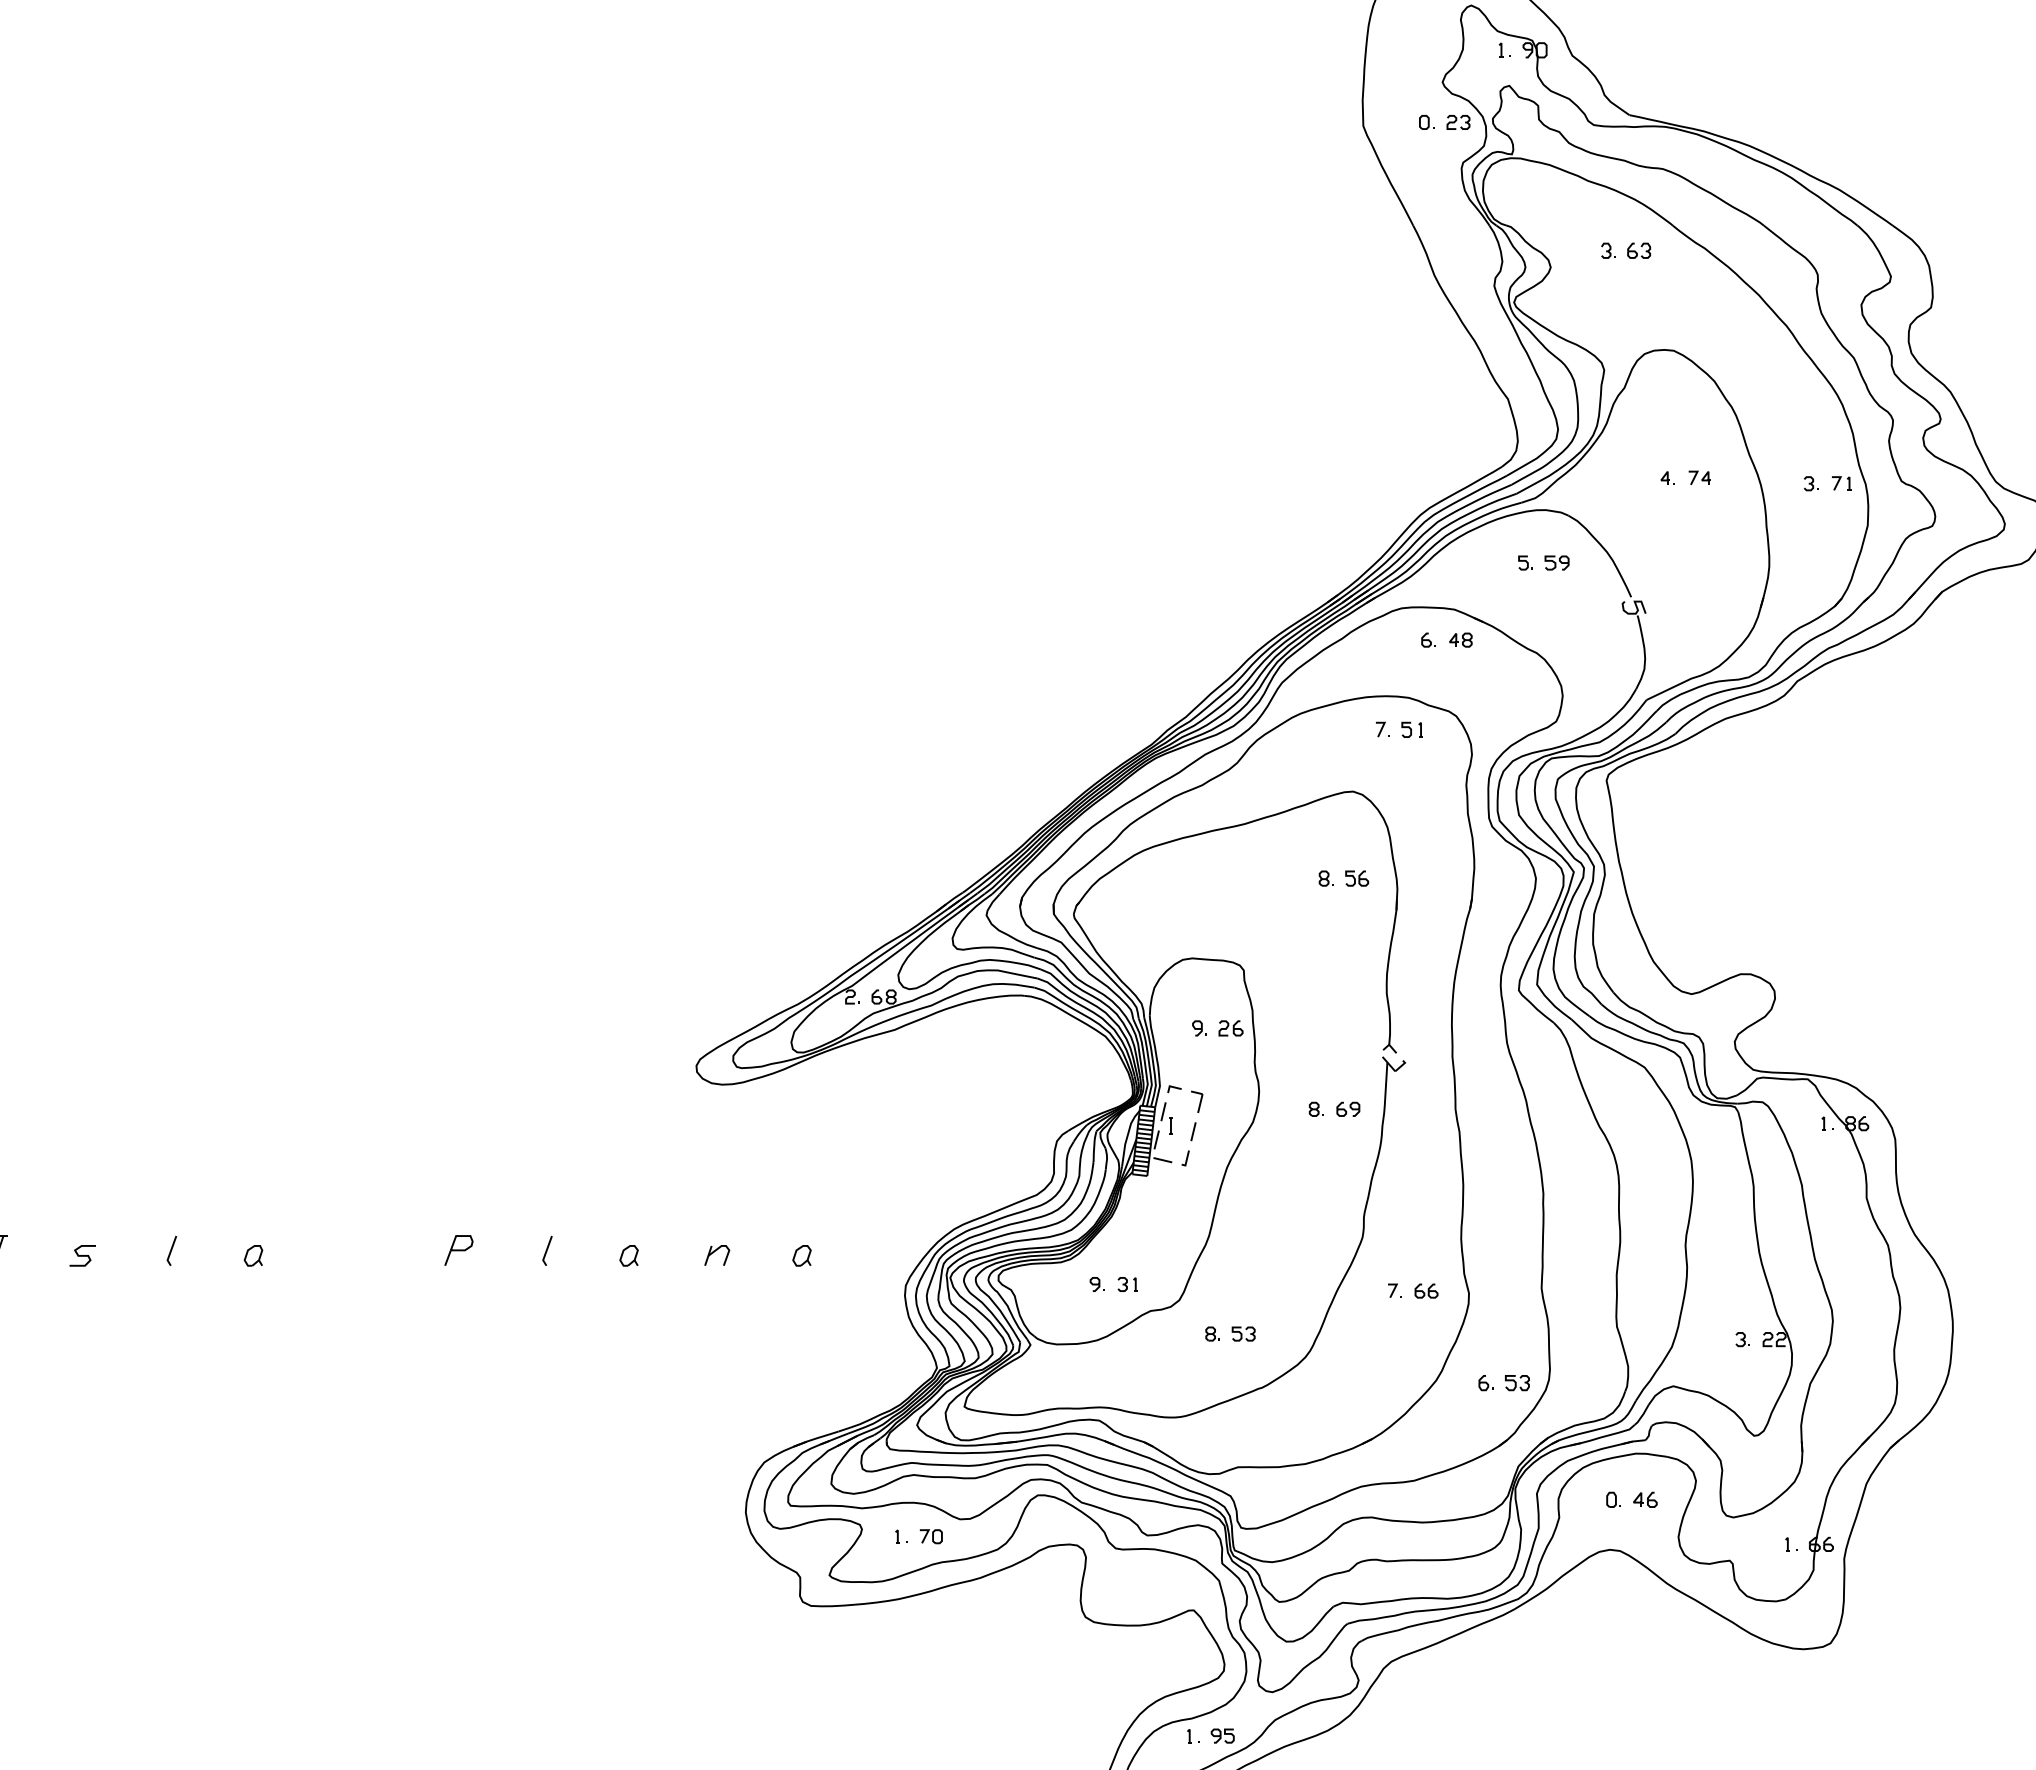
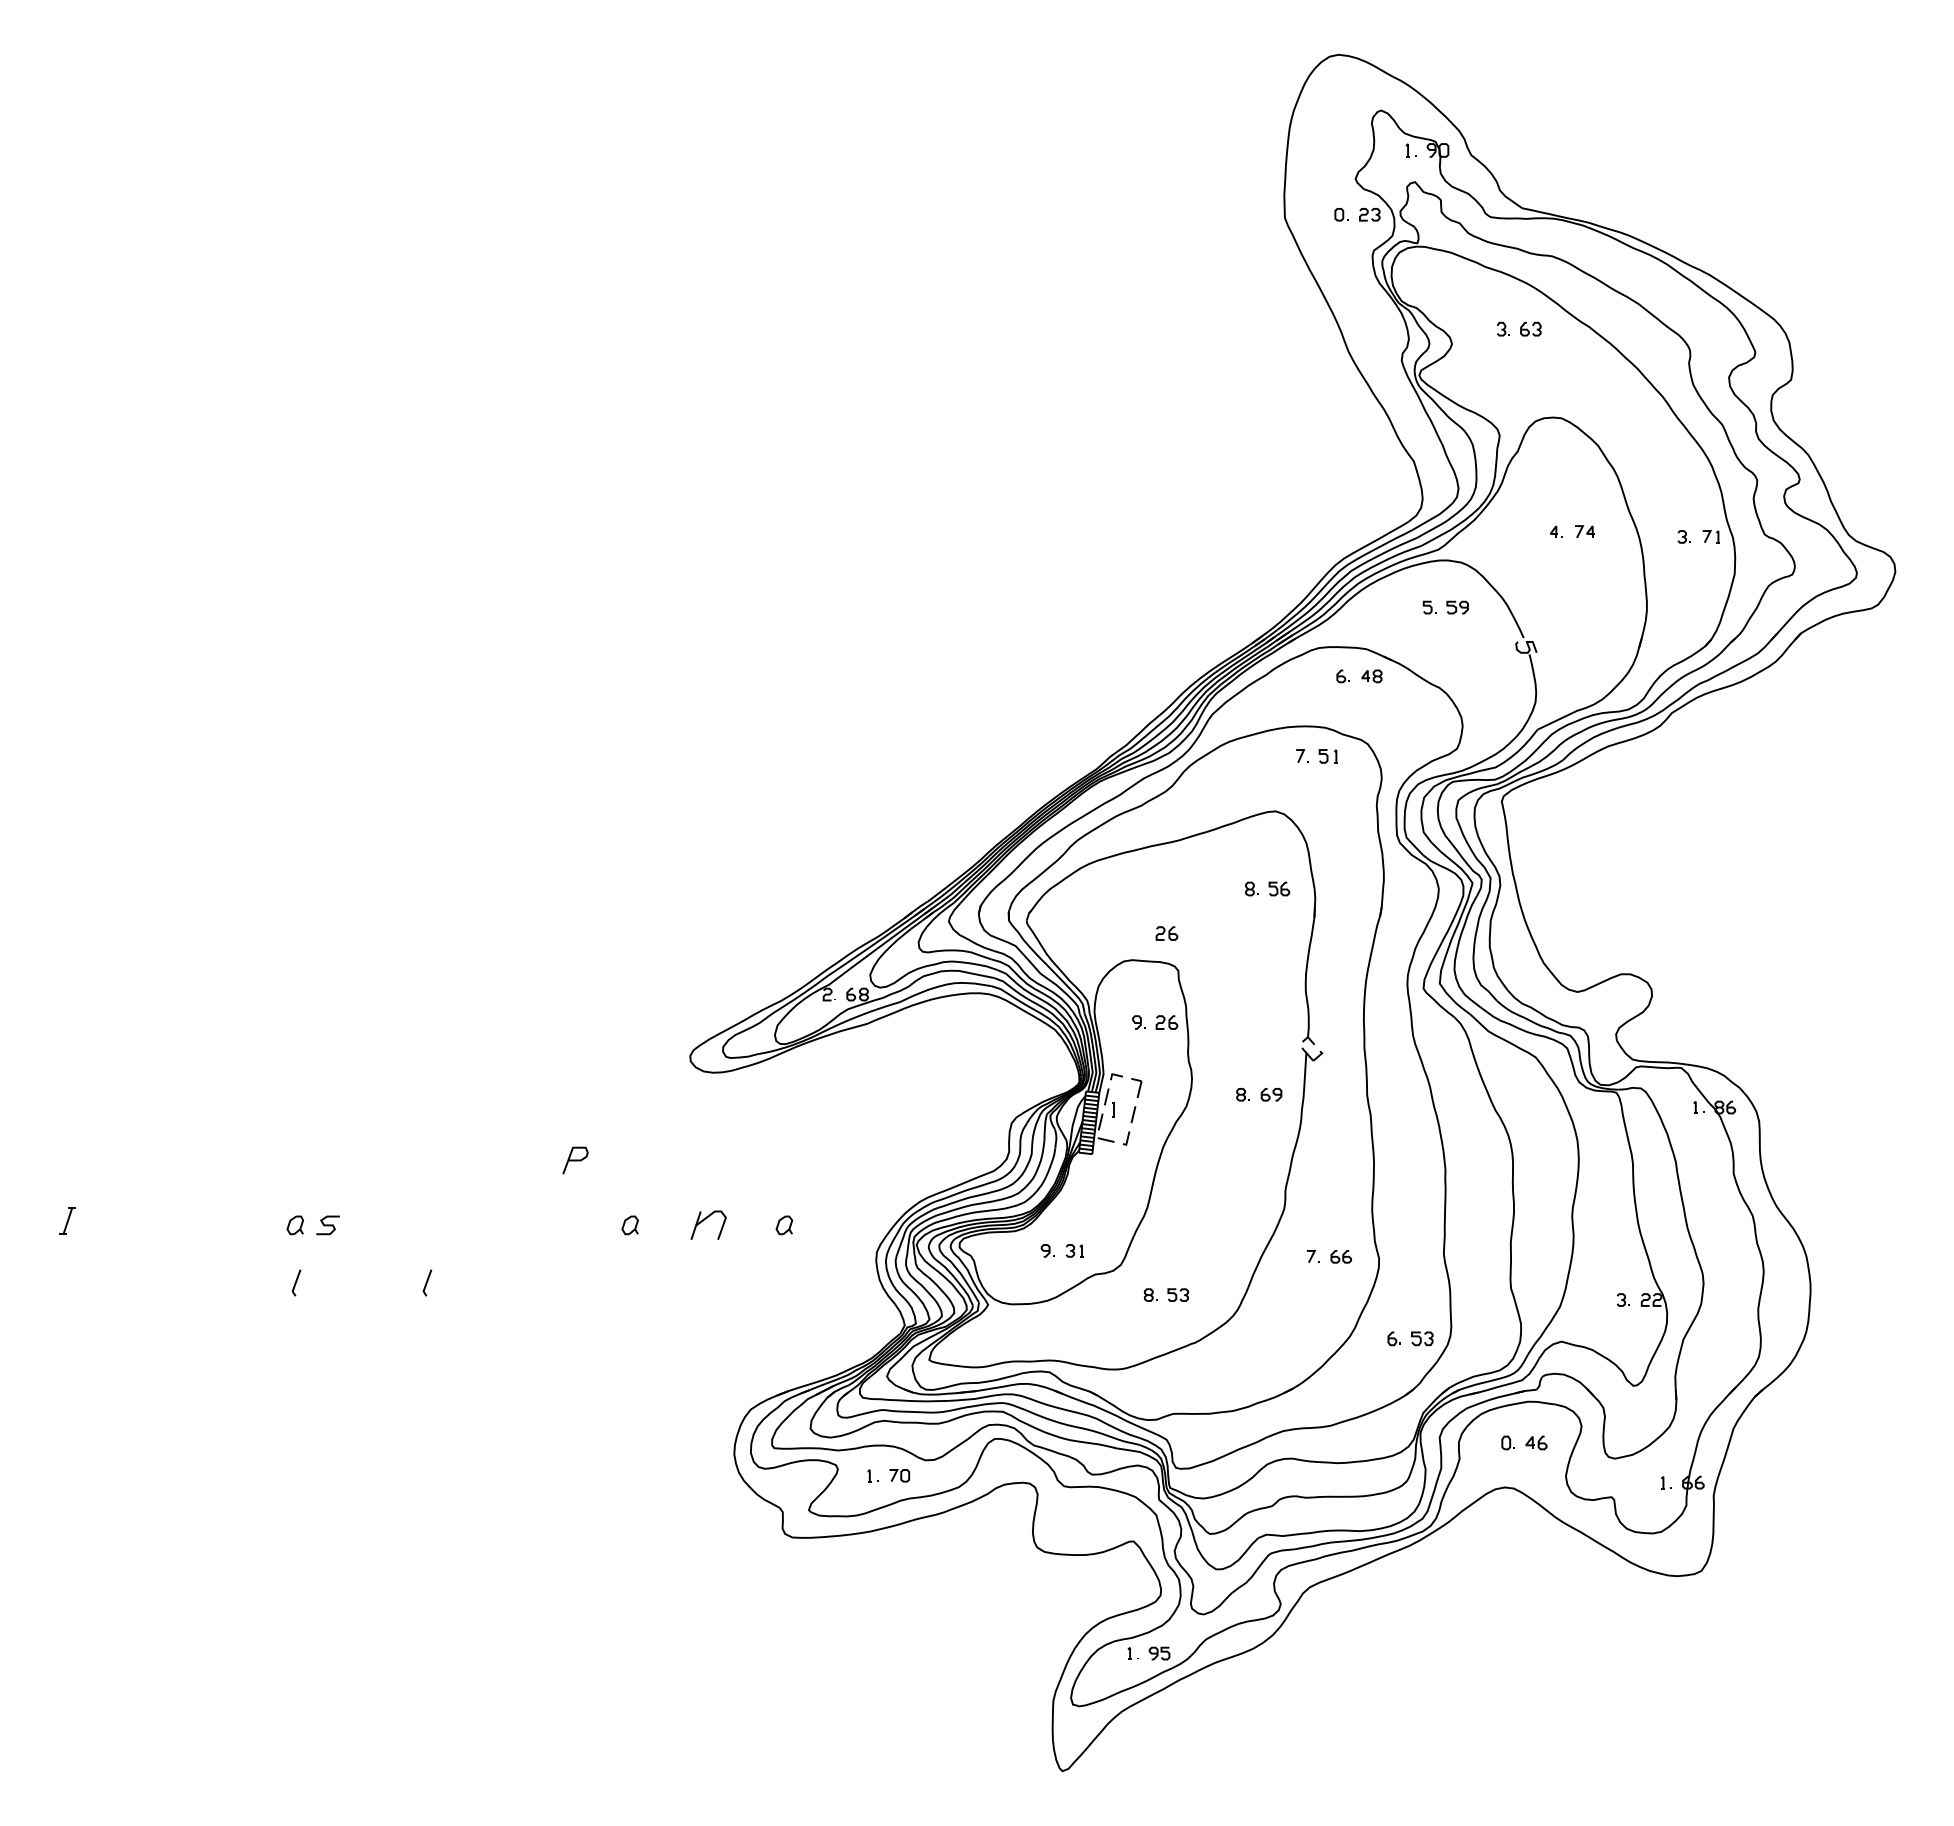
part: (1230, 928) -> (1166, 933), added
line: (171, 1250) -> (296, 1282), moved
part: (458, 1250) -> (575, 1160), moved
line: (547, 1250) -> (427, 1282), moved
part: (716, 1254) -> (708, 1224), size x1.6
curve: (82, 1255) -> (327, 1225), moved

